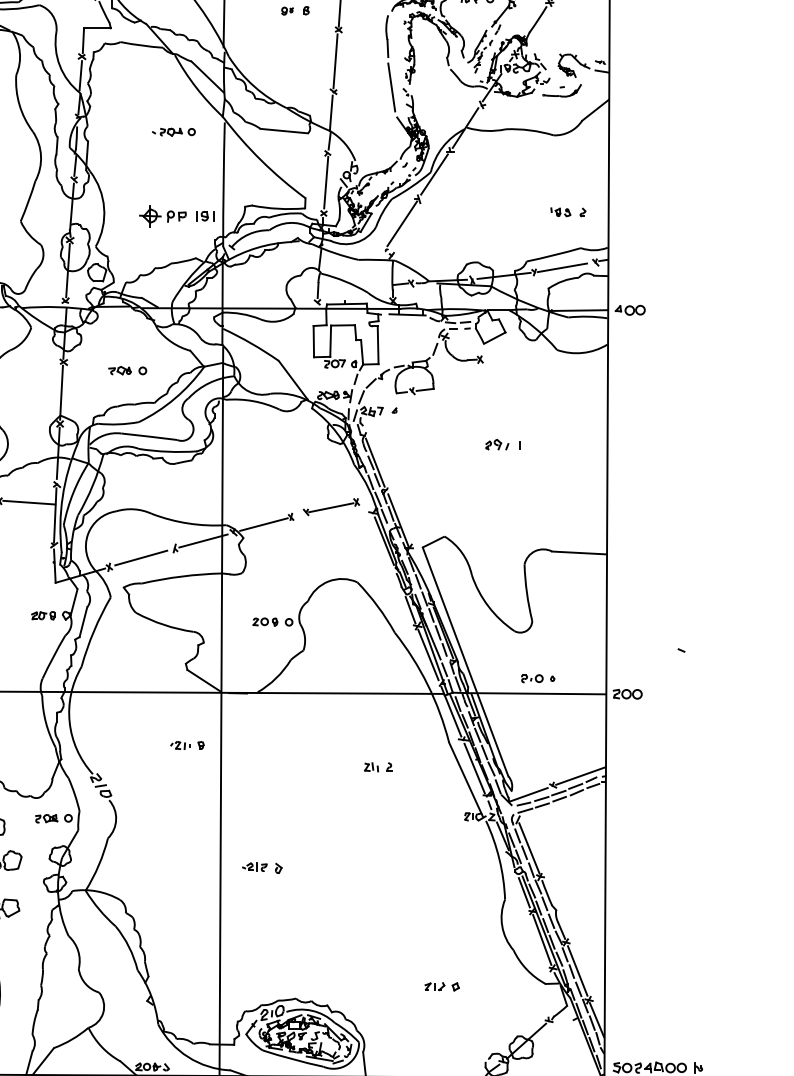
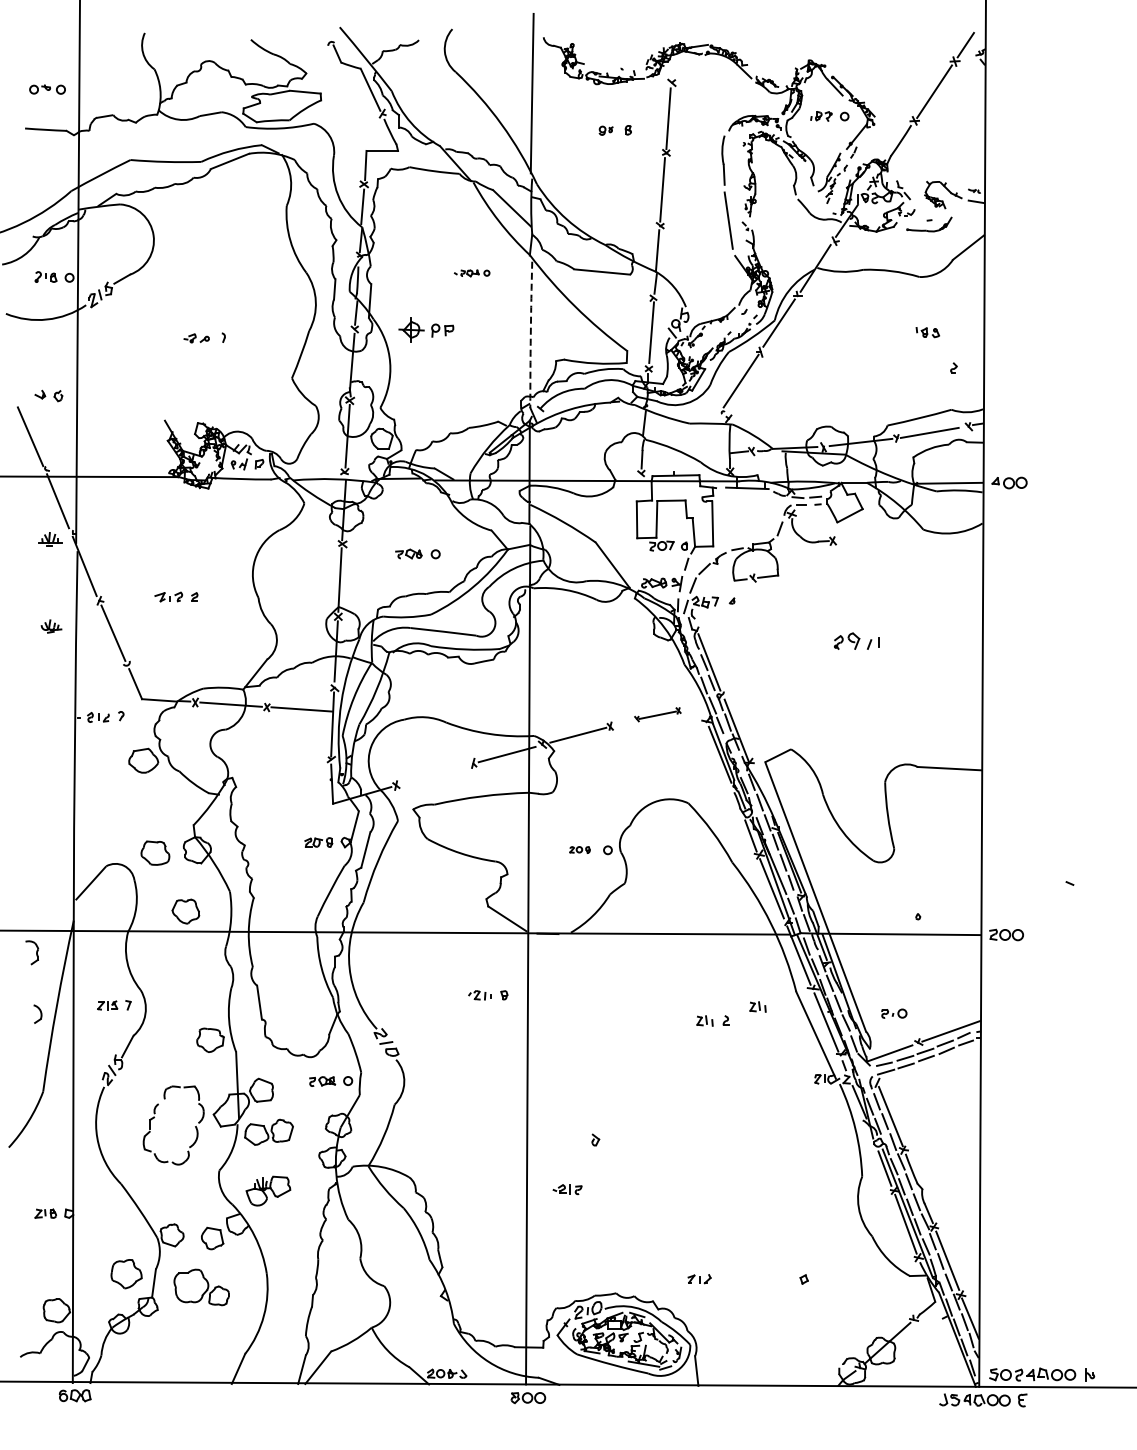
part: (173, 132) -> (471, 273), size x0.7
arc: (223, 184) -> (530, 334), solid -> dashed
part: (560, 212) -> (927, 332), moved
part: (163, 215) -> (426, 329), moved
part: (205, 216) -> (509, 372), removed
part: (496, 444) -> (852, 640), size x1.4
part: (331, 506) -> (657, 714), size x0.7
line: (140, 557) -> (433, 774), removed
part: (264, 621) -> (579, 849), size x0.7
part: (532, 678) -> (894, 1013), moved
part: (416, 754) -> (757, 1006), added
part: (254, 867) -> (567, 1189), moved
part: (434, 986) -> (699, 1279), moved

